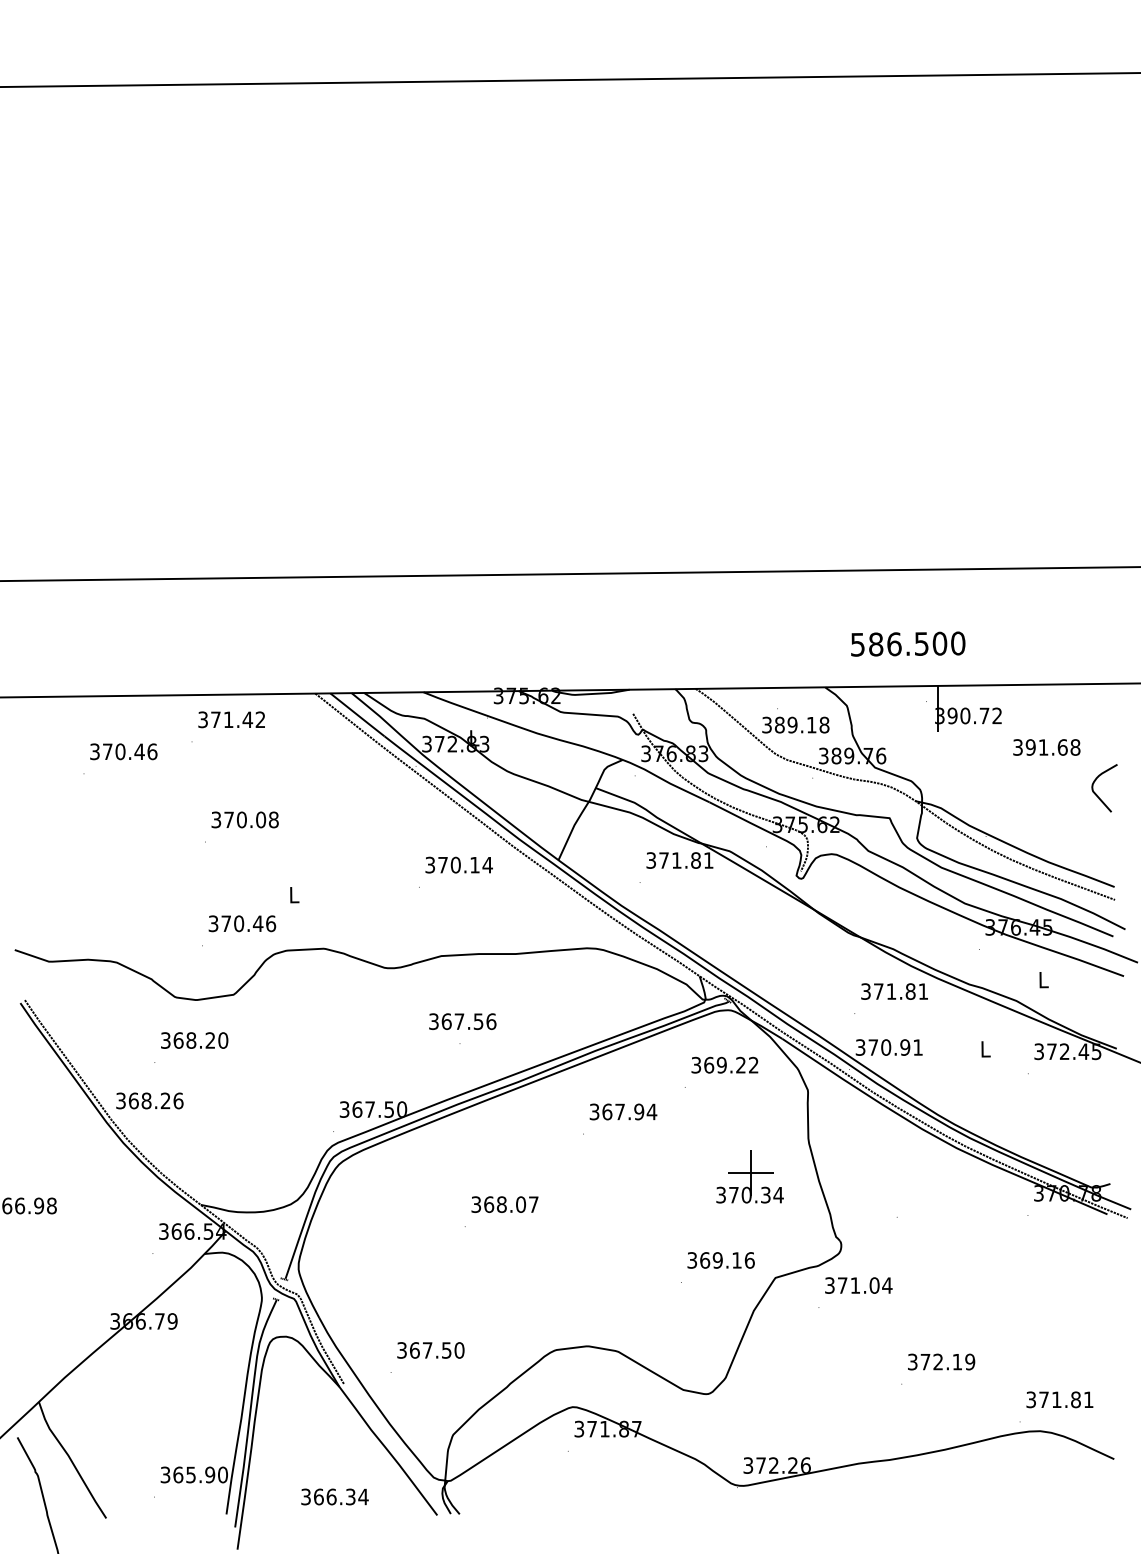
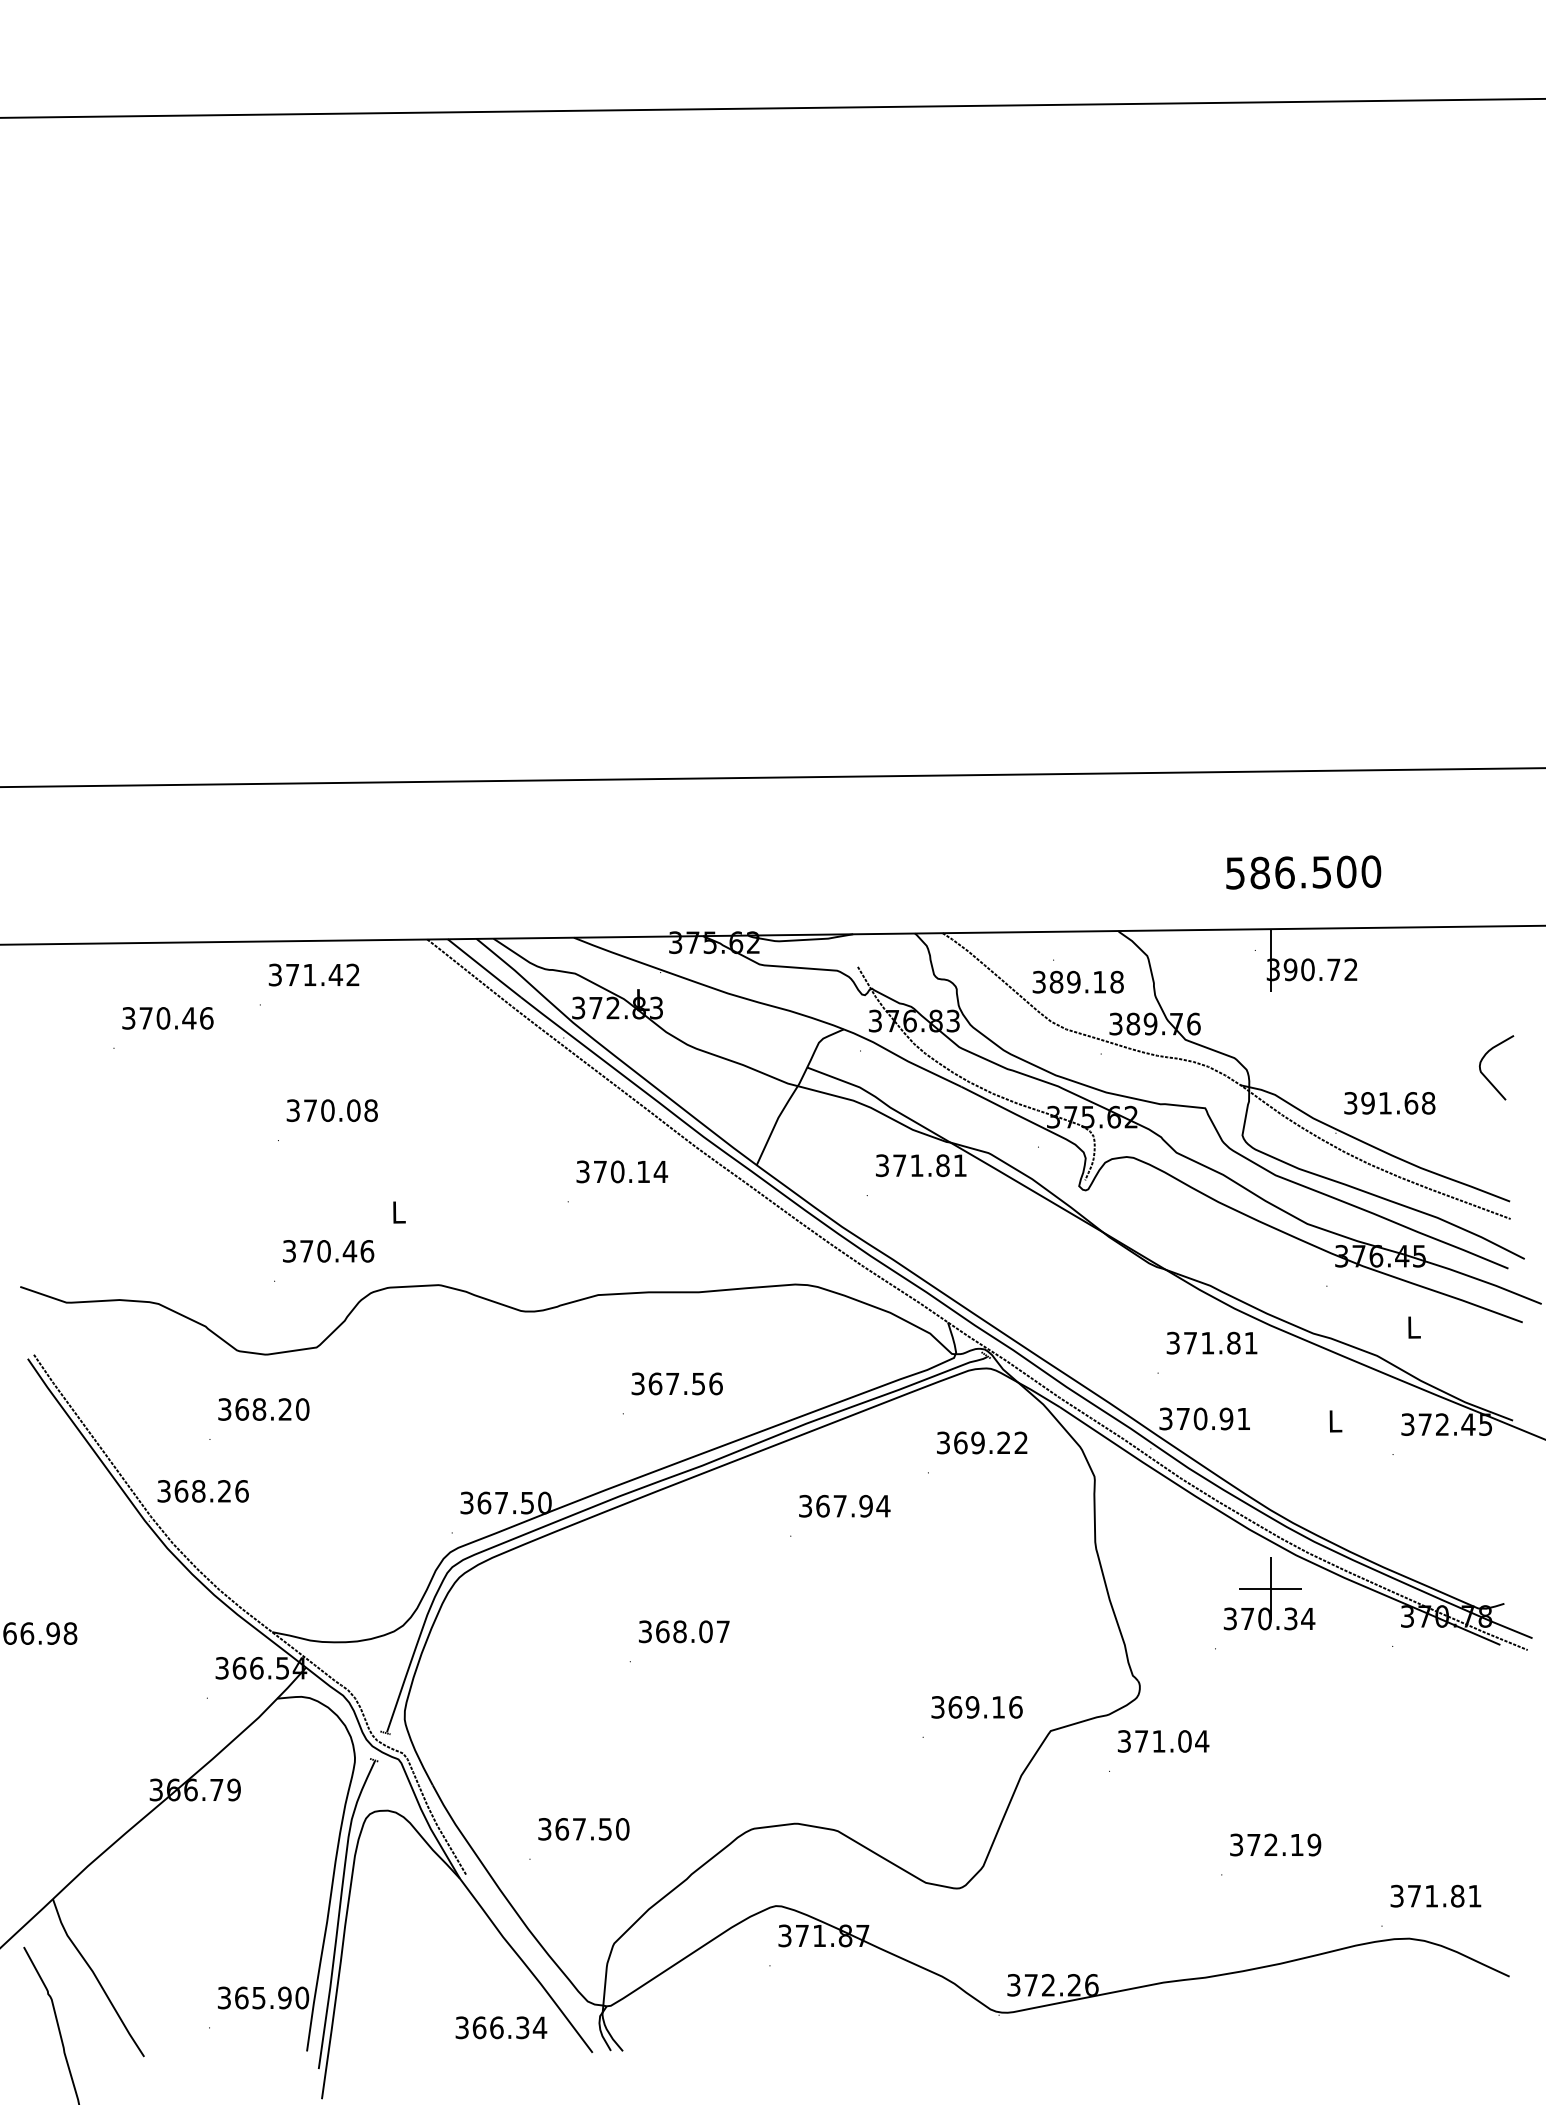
text: (908, 643) -> (1304, 871), moved
text: (1046, 747) -> (1389, 1103), moved
text: (462, 1021) -> (676, 1383), moved
part: (749, 1176) -> (1268, 1593), moved
text: (334, 1496) -> (500, 2027), moved

